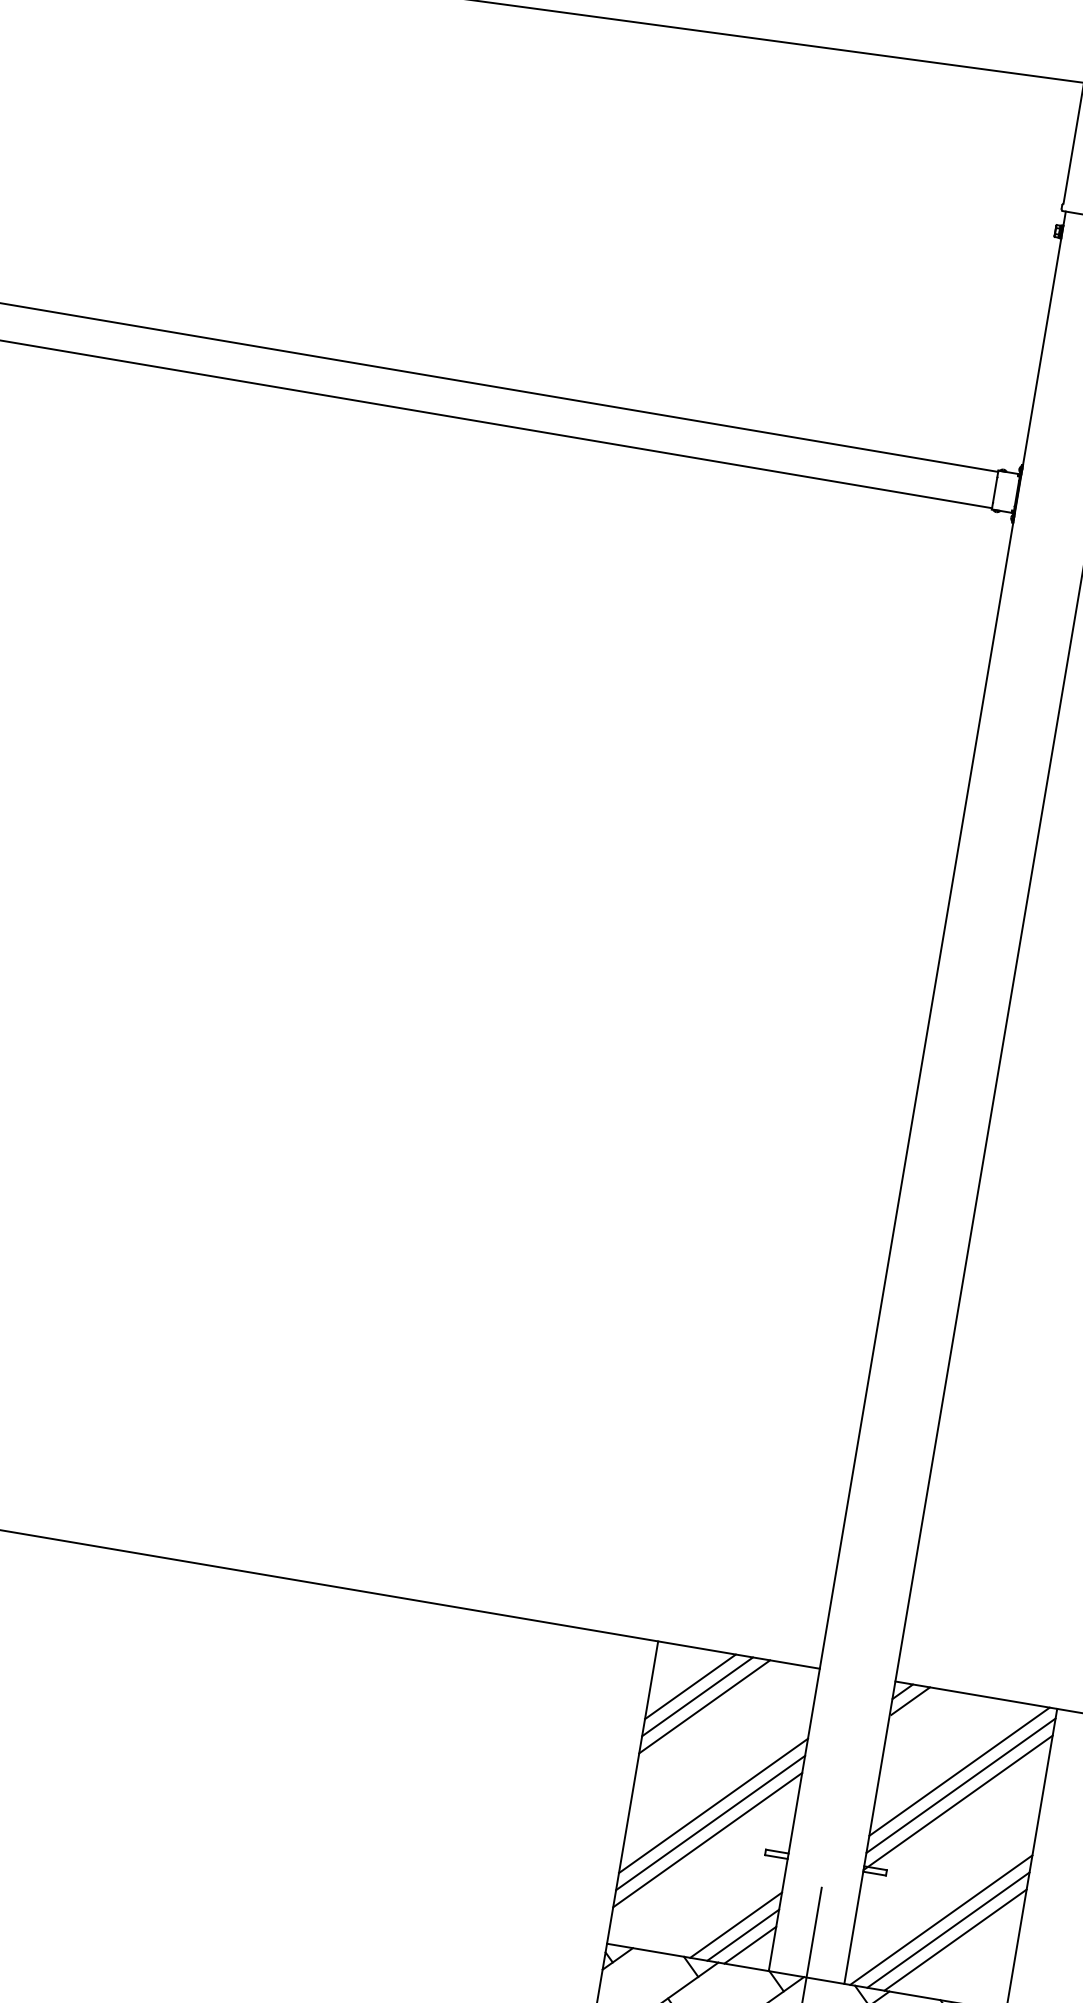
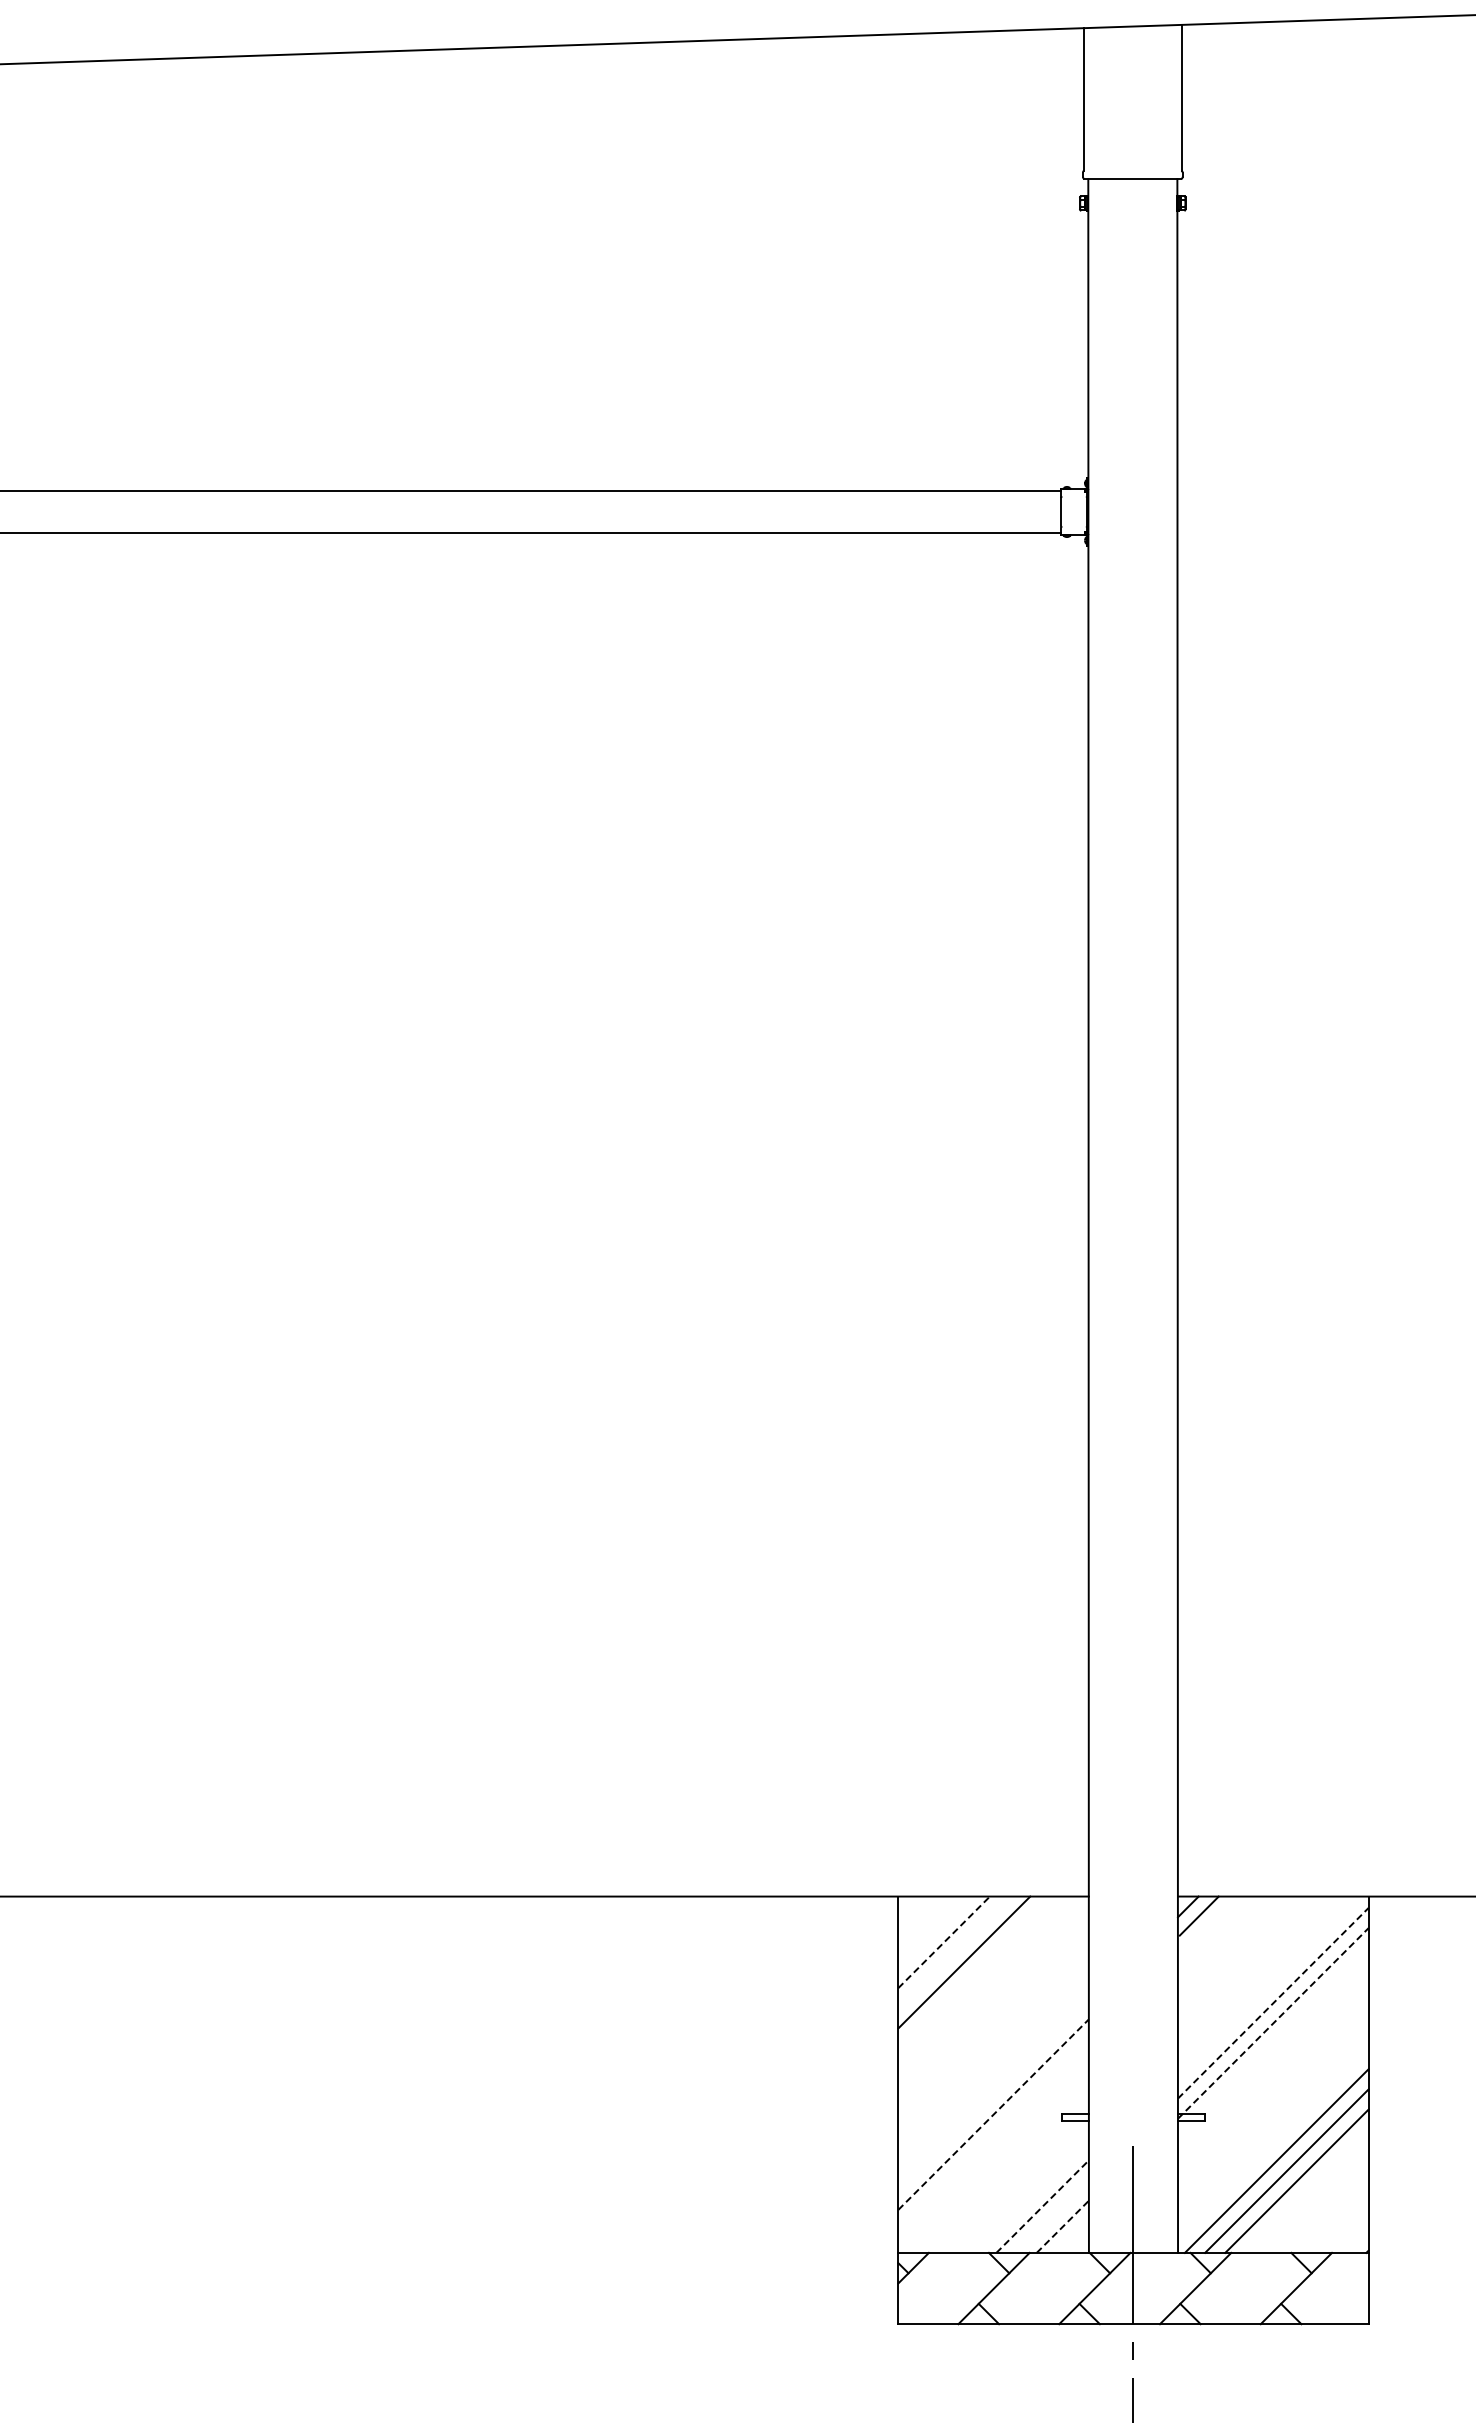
line: (690, 1687) -> (944, 1942), solid -> dashed
line: (697, 1696) -> (954, 1952), removed
line: (959, 1771) -> (1268, 1987), removed
line: (961, 1785) -> (1273, 2003), solid -> dashed
line: (958, 1802) -> (1273, 2023), solid -> dashed
line: (713, 1806) -> (993, 2074), removed
line: (710, 1823) -> (993, 2094), removed
line: (707, 1839) -> (993, 2114), solid -> dashed
line: (736, 1925) -> (1043, 2206), solid -> dashed
line: (743, 1934) -> (1052, 2216), removed
line: (750, 1944) -> (1062, 2226), solid -> dashed

